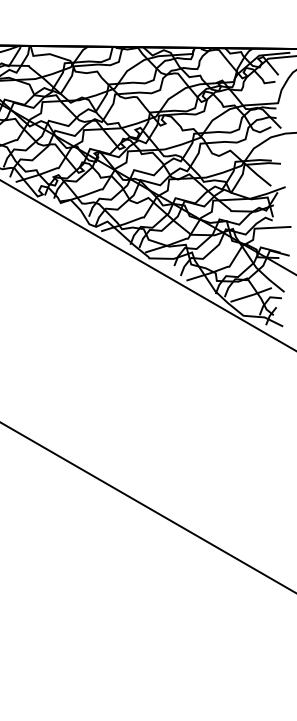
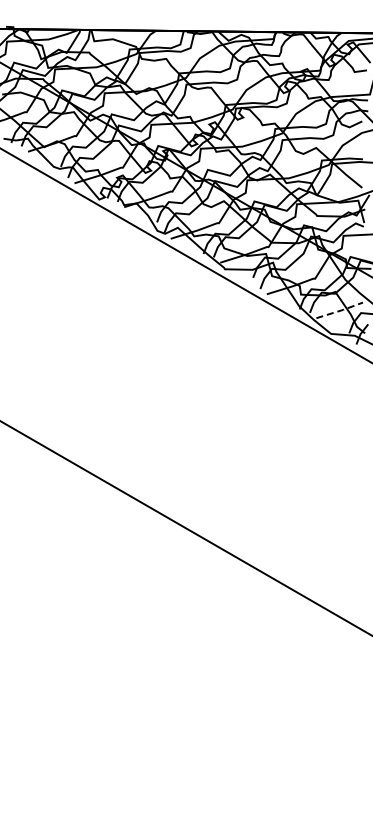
line: (251, 295) -> (340, 310), solid -> dashed

